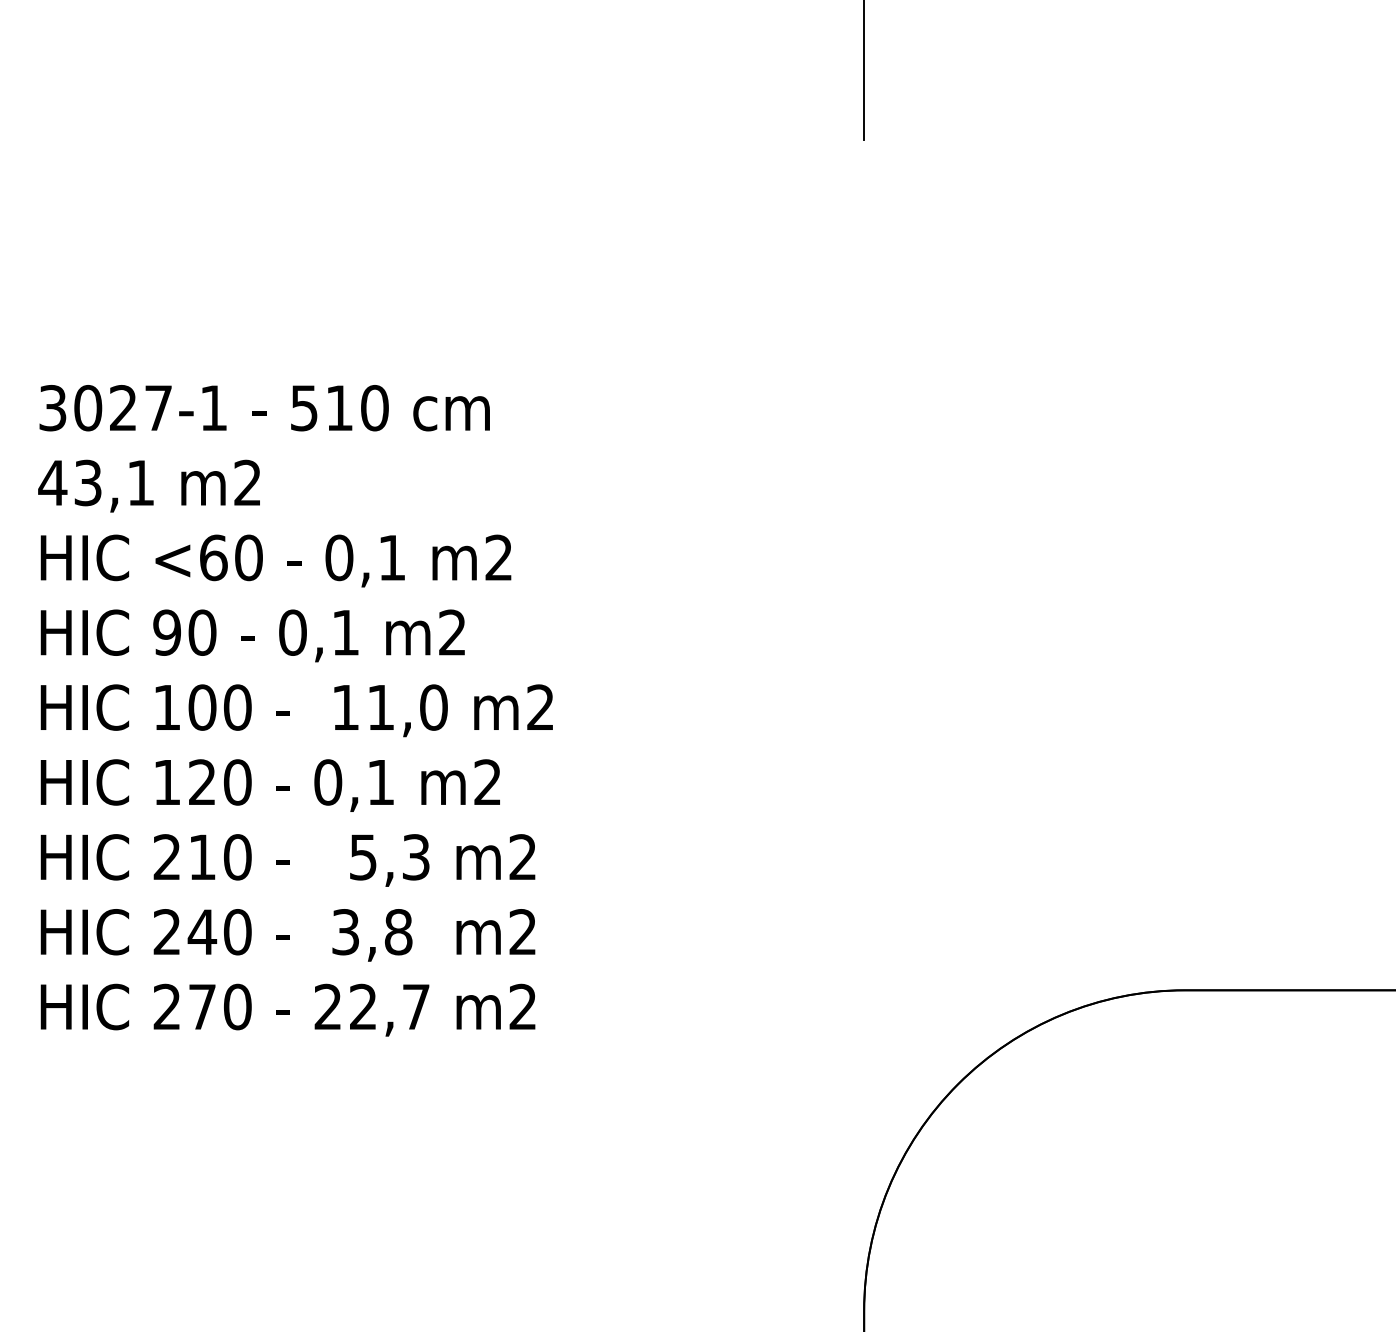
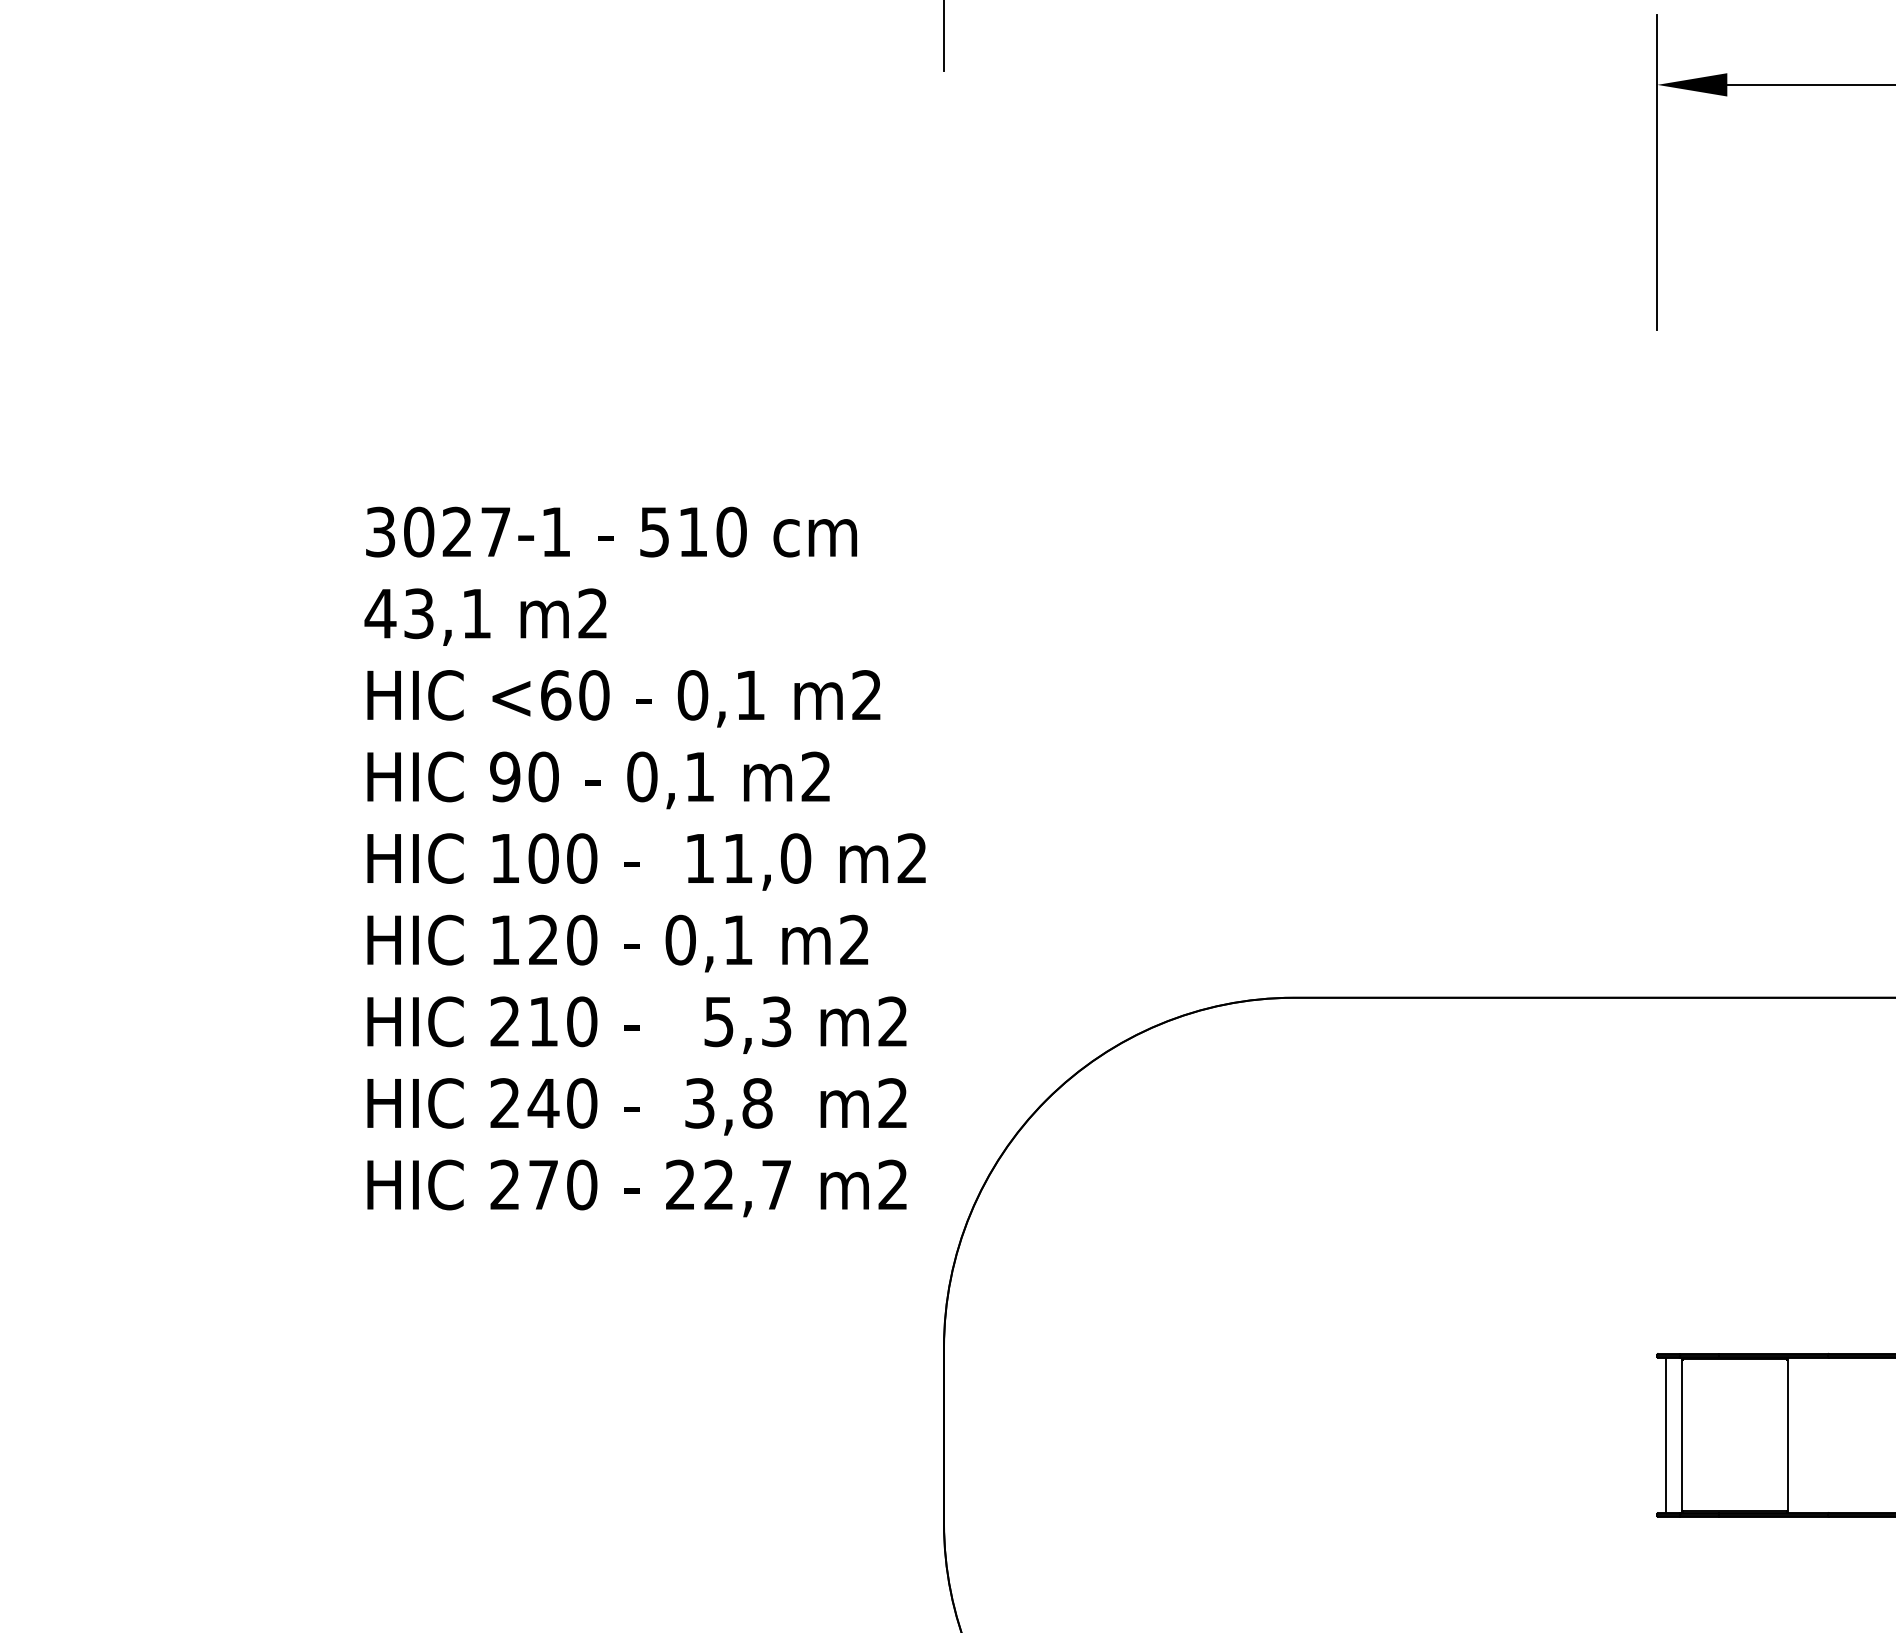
text: (294, 710) -> (644, 861), moved

